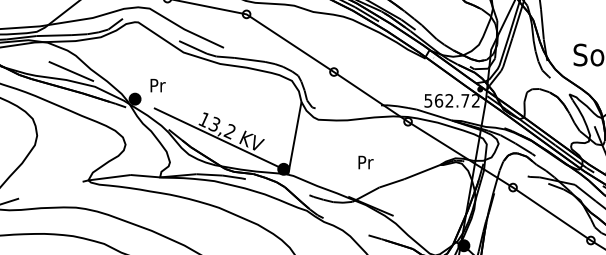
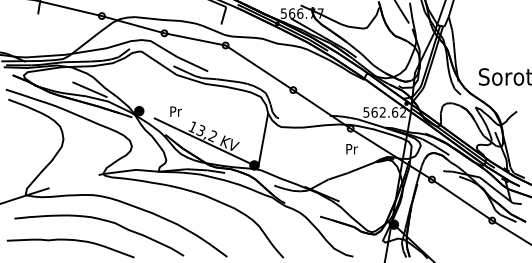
text: (157, 85) -> (175, 111), moved
text: (465, 100) -> (395, 112), 562.72 -> 562.62
text: (365, 162) -> (351, 149), moved

